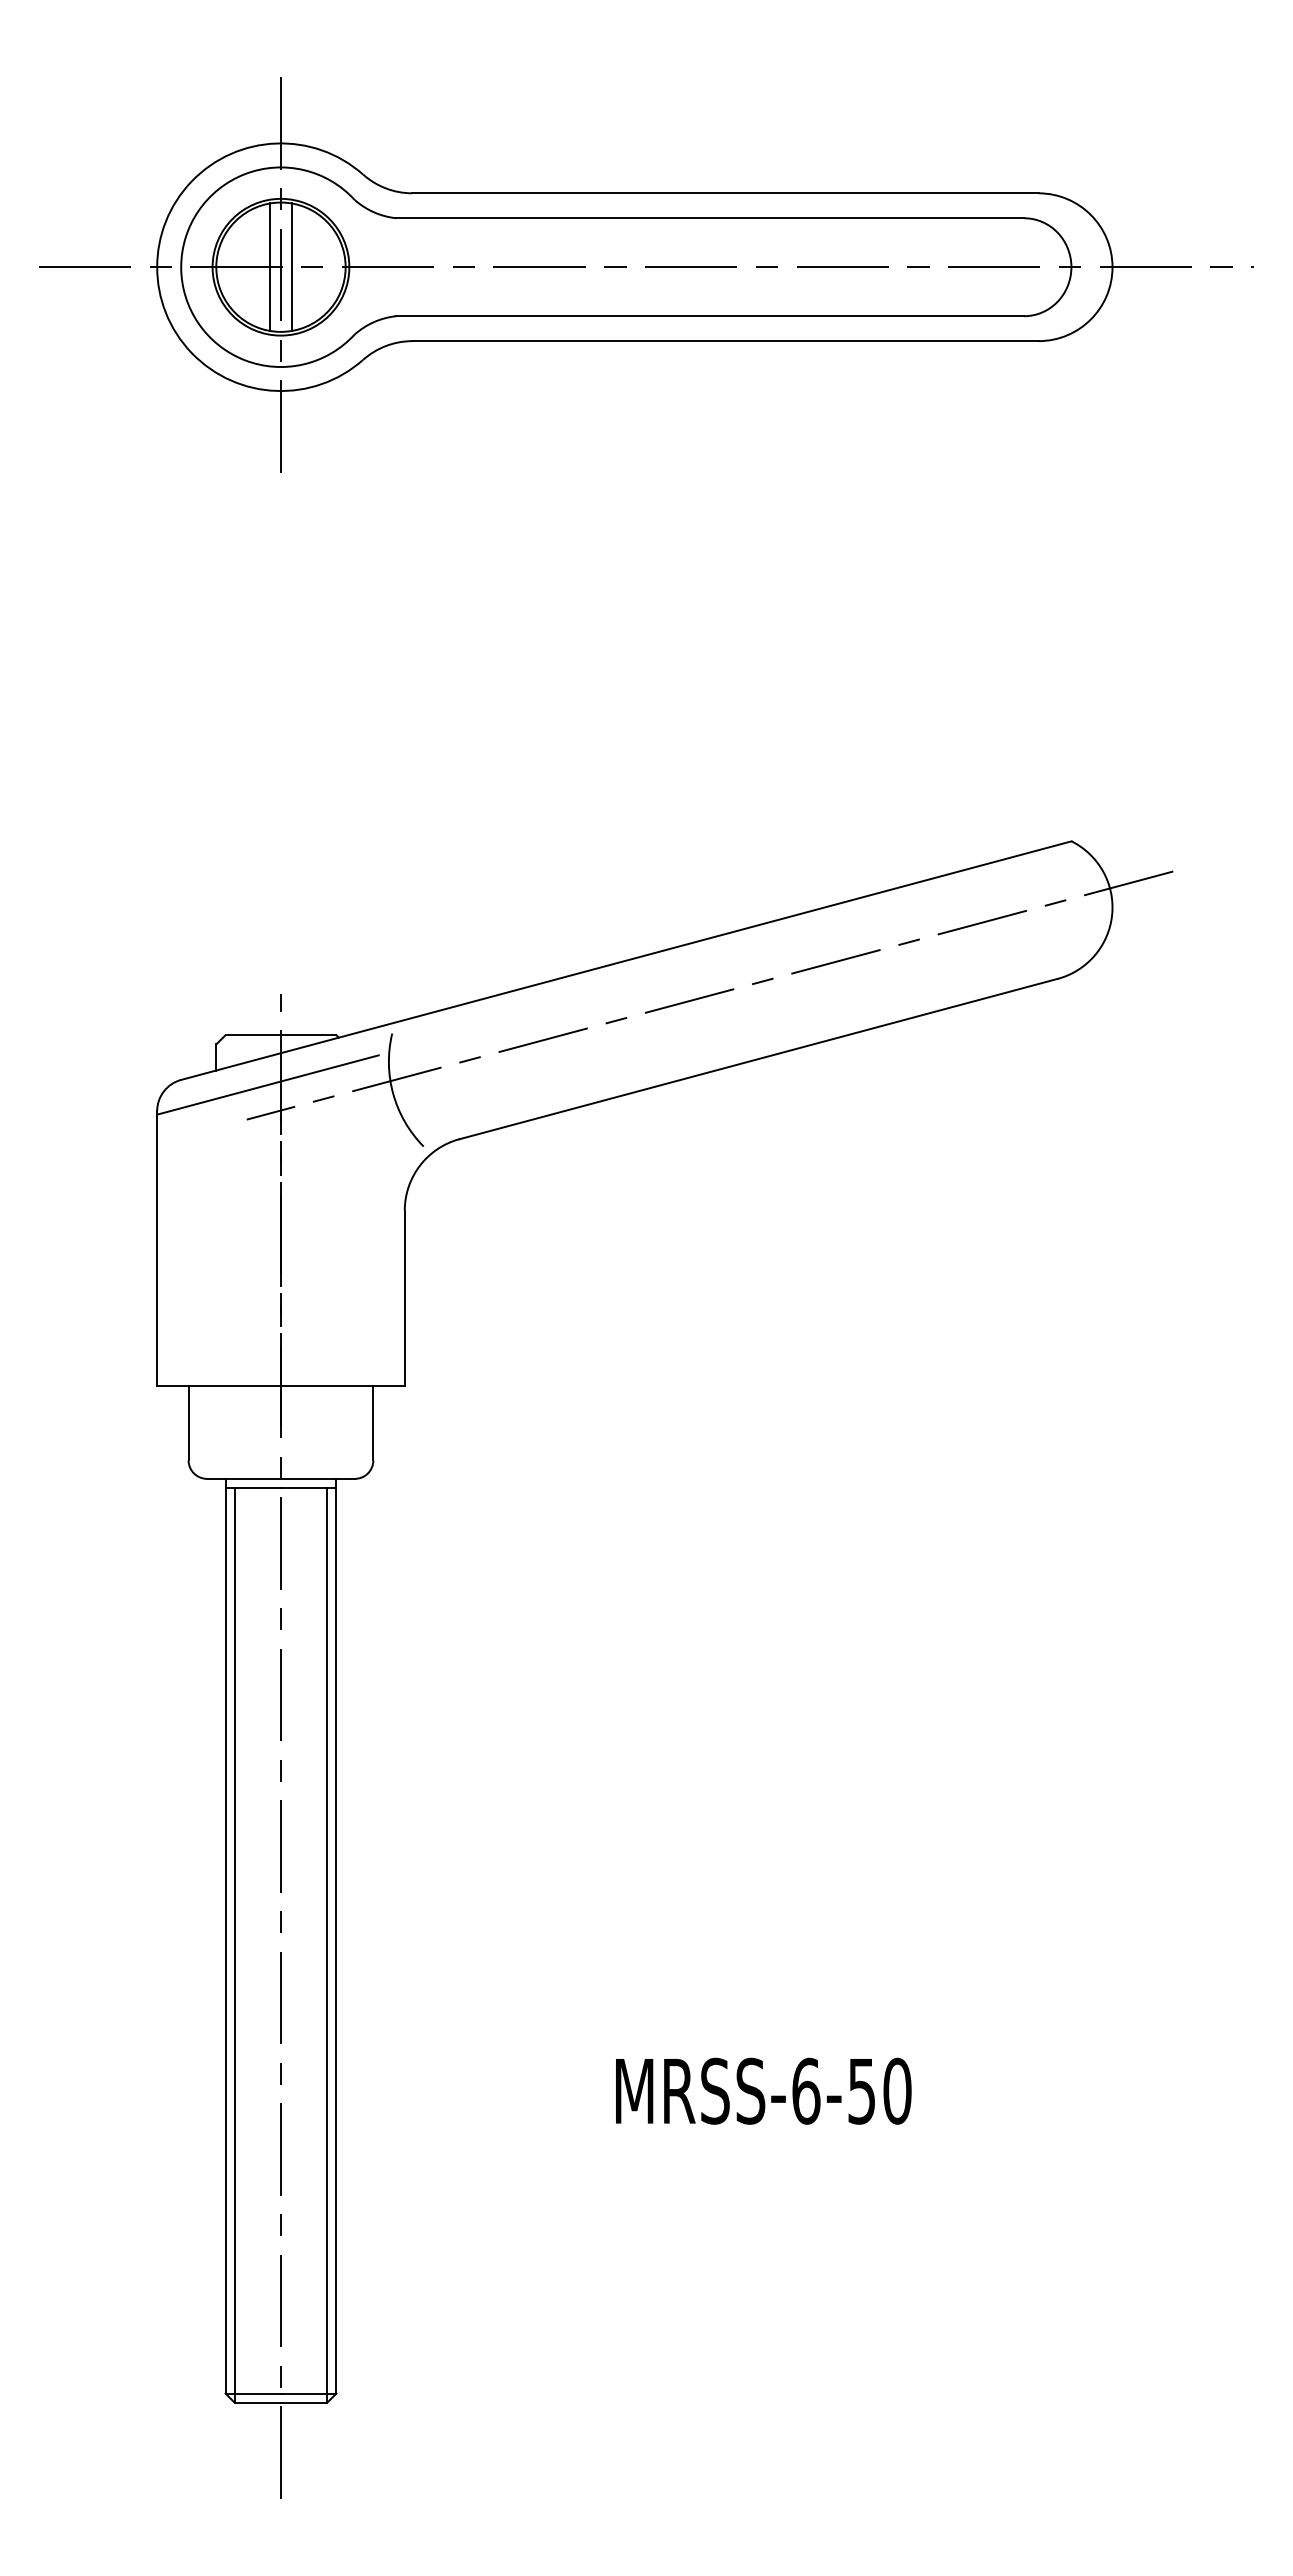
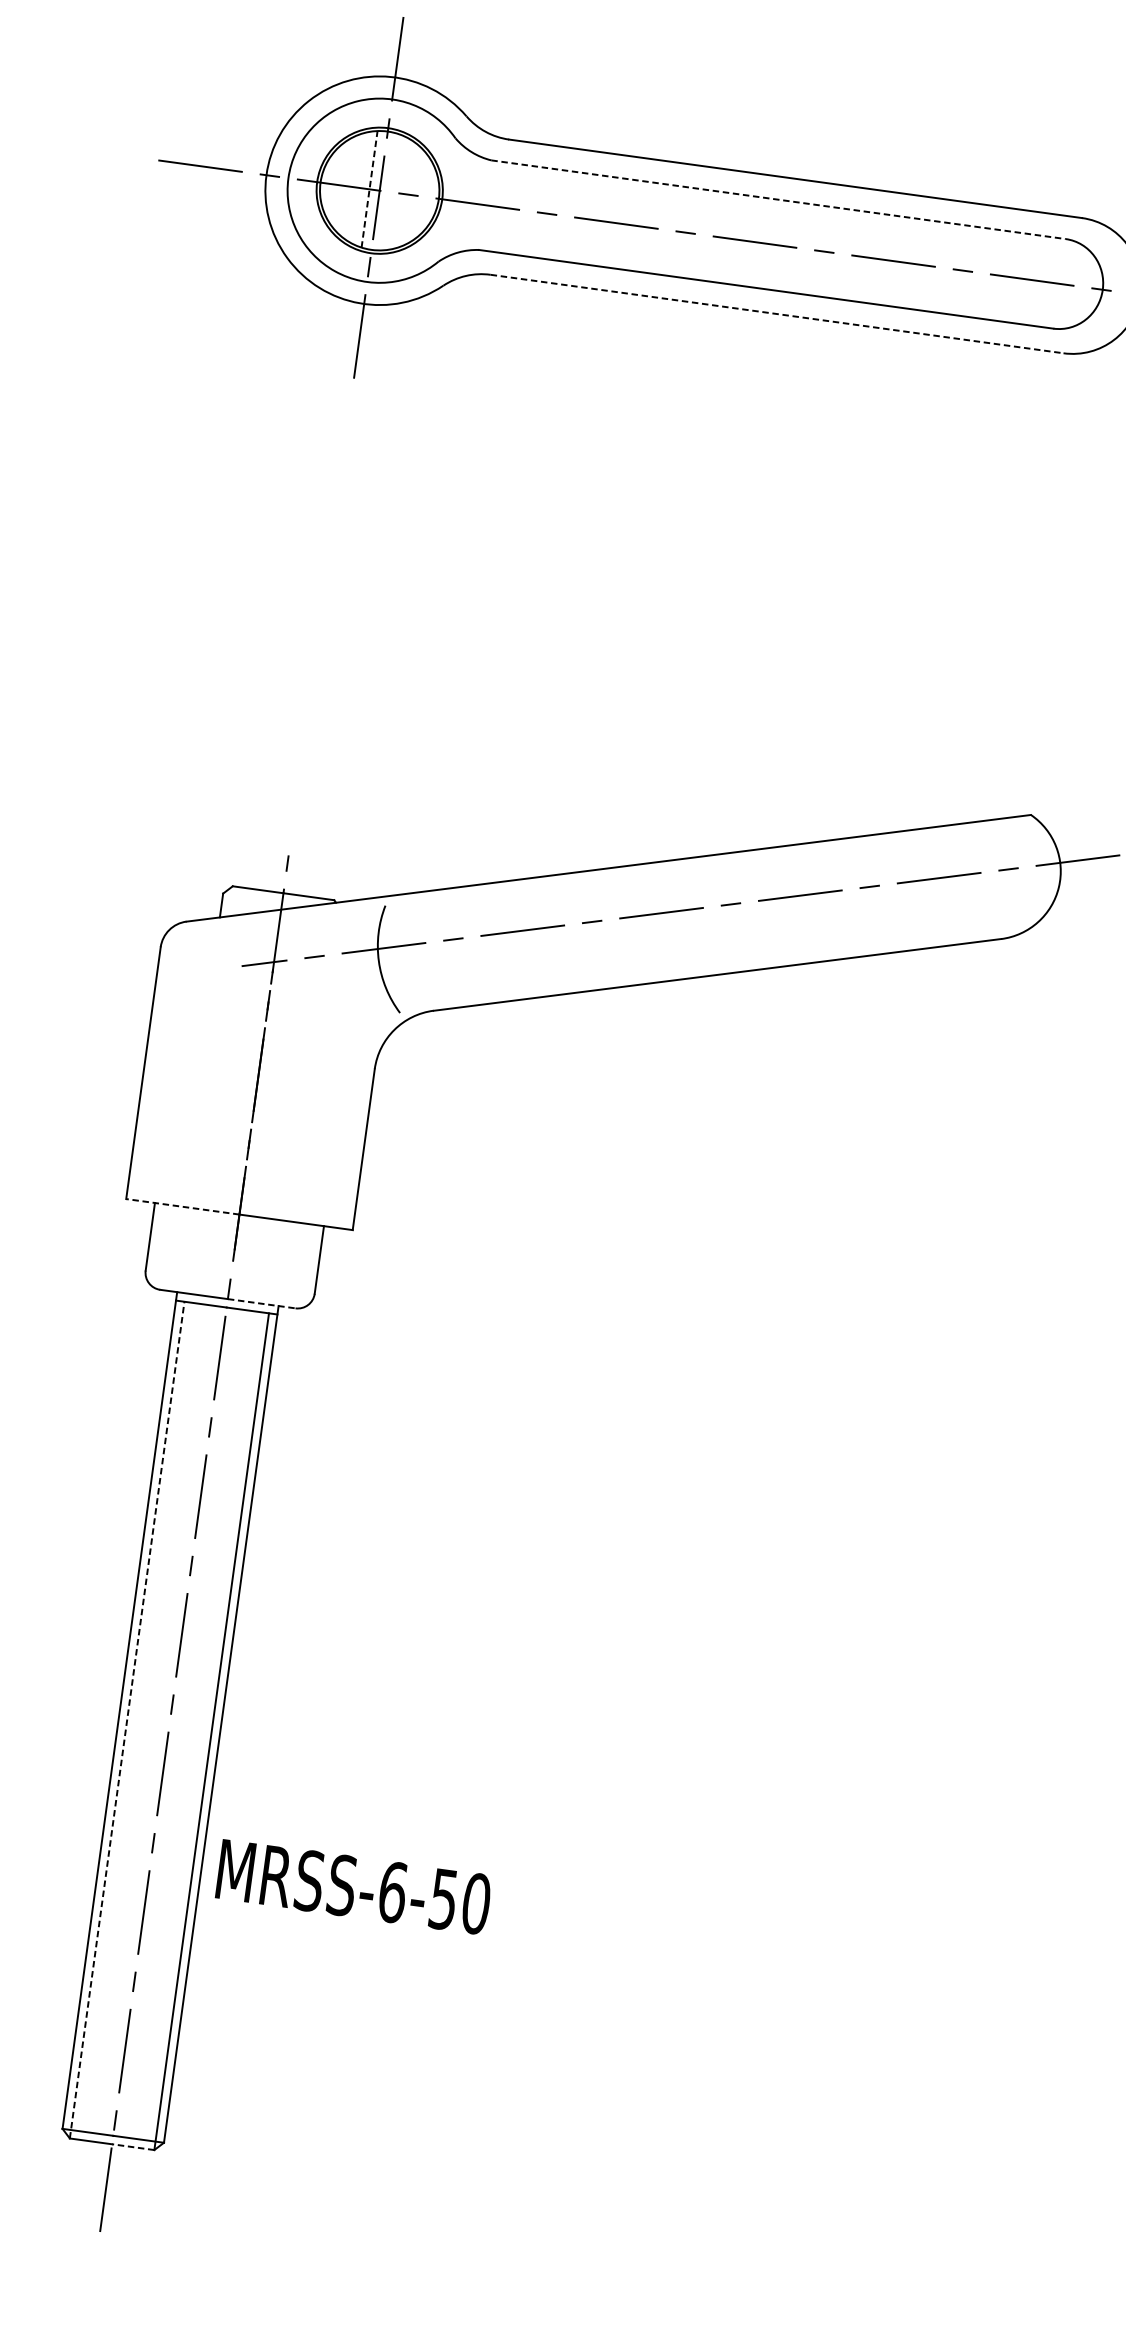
line: (710, 218) -> (778, 199), solid -> dashed
line: (292, 266) -> (390, 191), removed
line: (269, 267) -> (369, 189), solid -> dashed
line: (725, 341) -> (777, 314), solid -> dashed
line: (267, 1084) -> (264, 936), removed
line: (219, 1386) -> (183, 1206), solid -> dashed
line: (317, 1478) -> (261, 1303), solid -> dashed
line: (234, 1944) -> (127, 1719), solid -> dashed
text: (763, 2090) -> (353, 1886), moved
line: (303, 2402) -> (132, 2146), solid -> dashed

